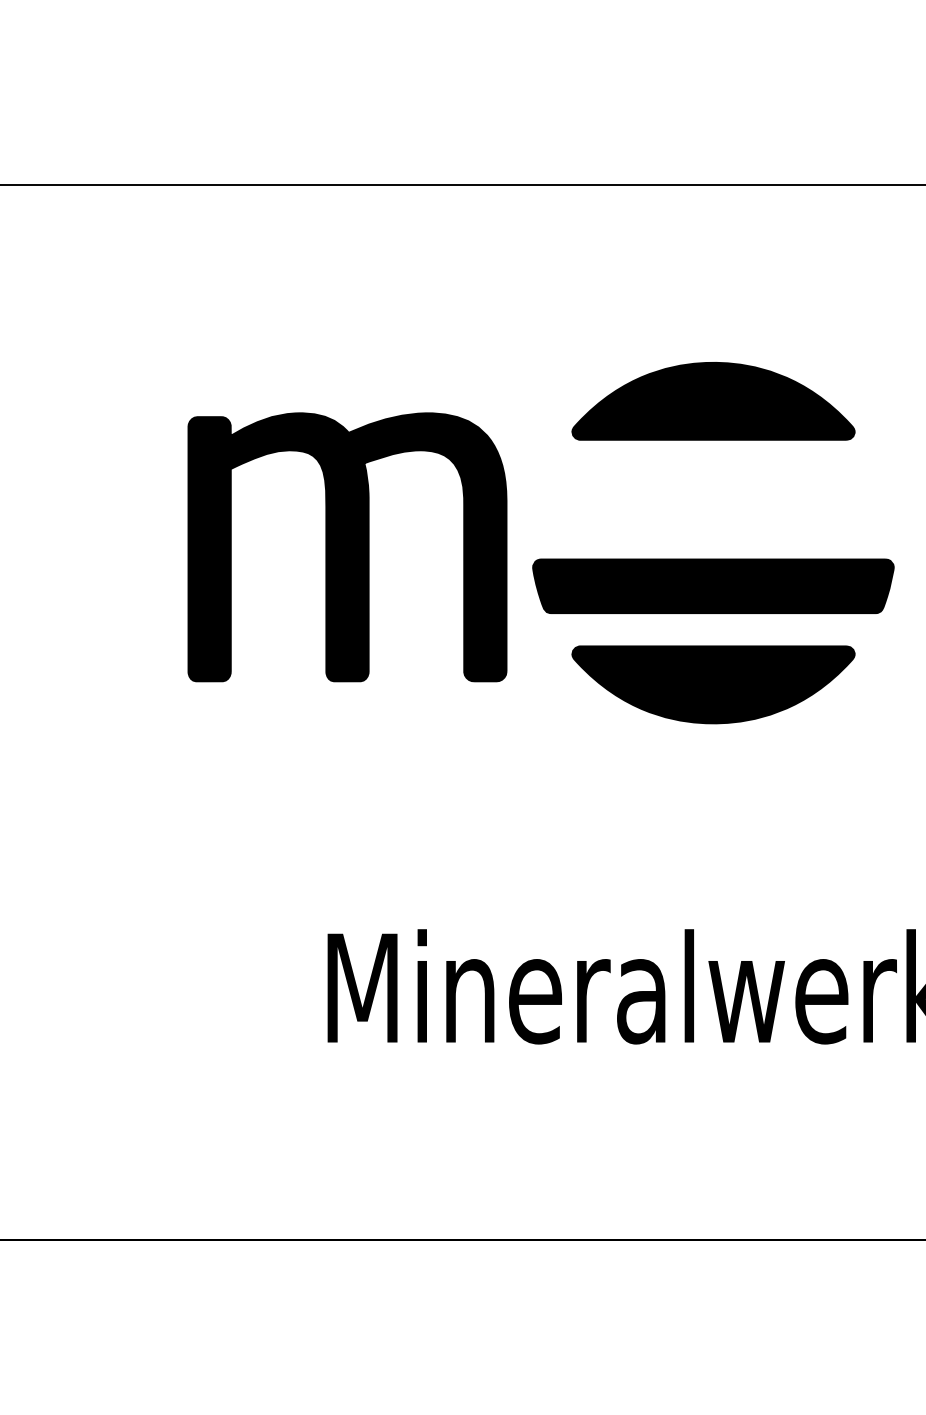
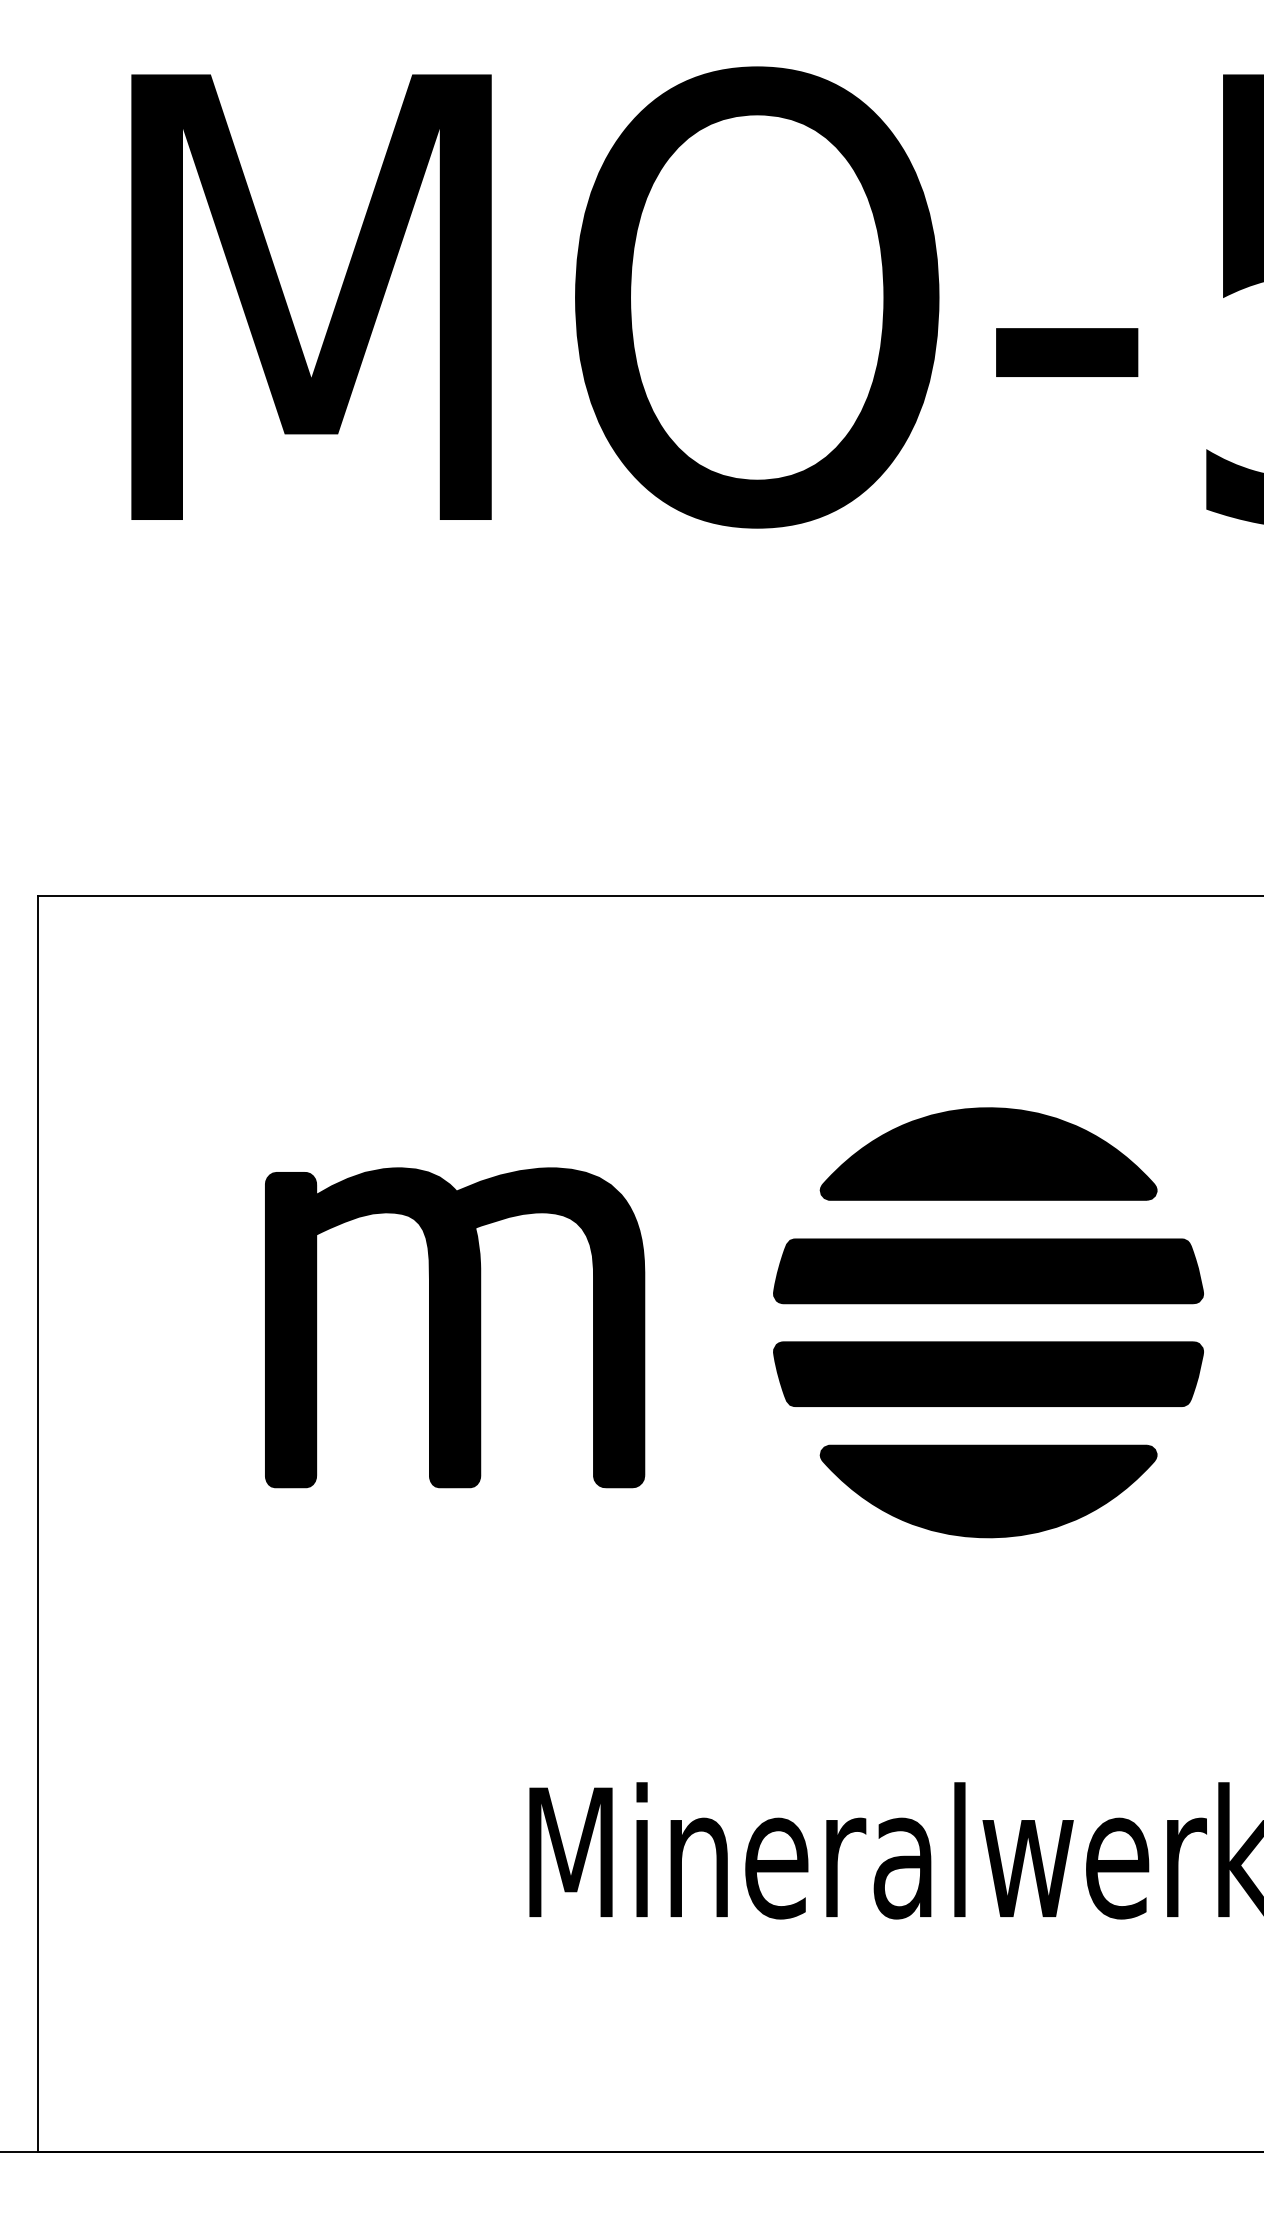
part: (713, 500) -> (988, 1271), added
part: (347, 547) -> (455, 1327), moved

